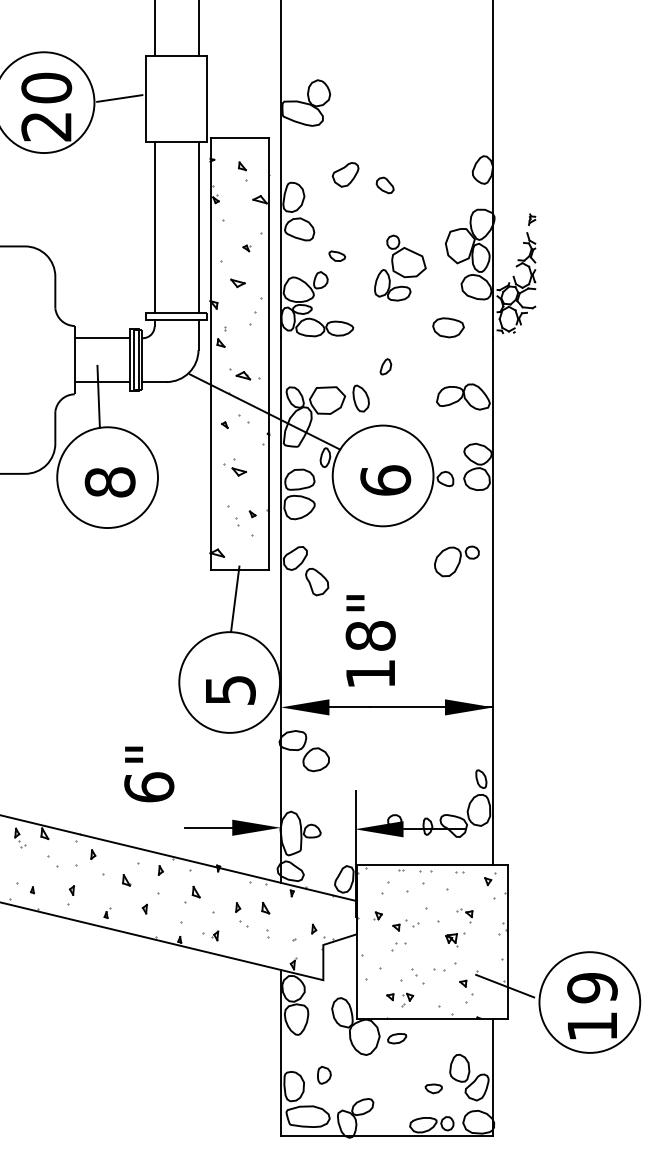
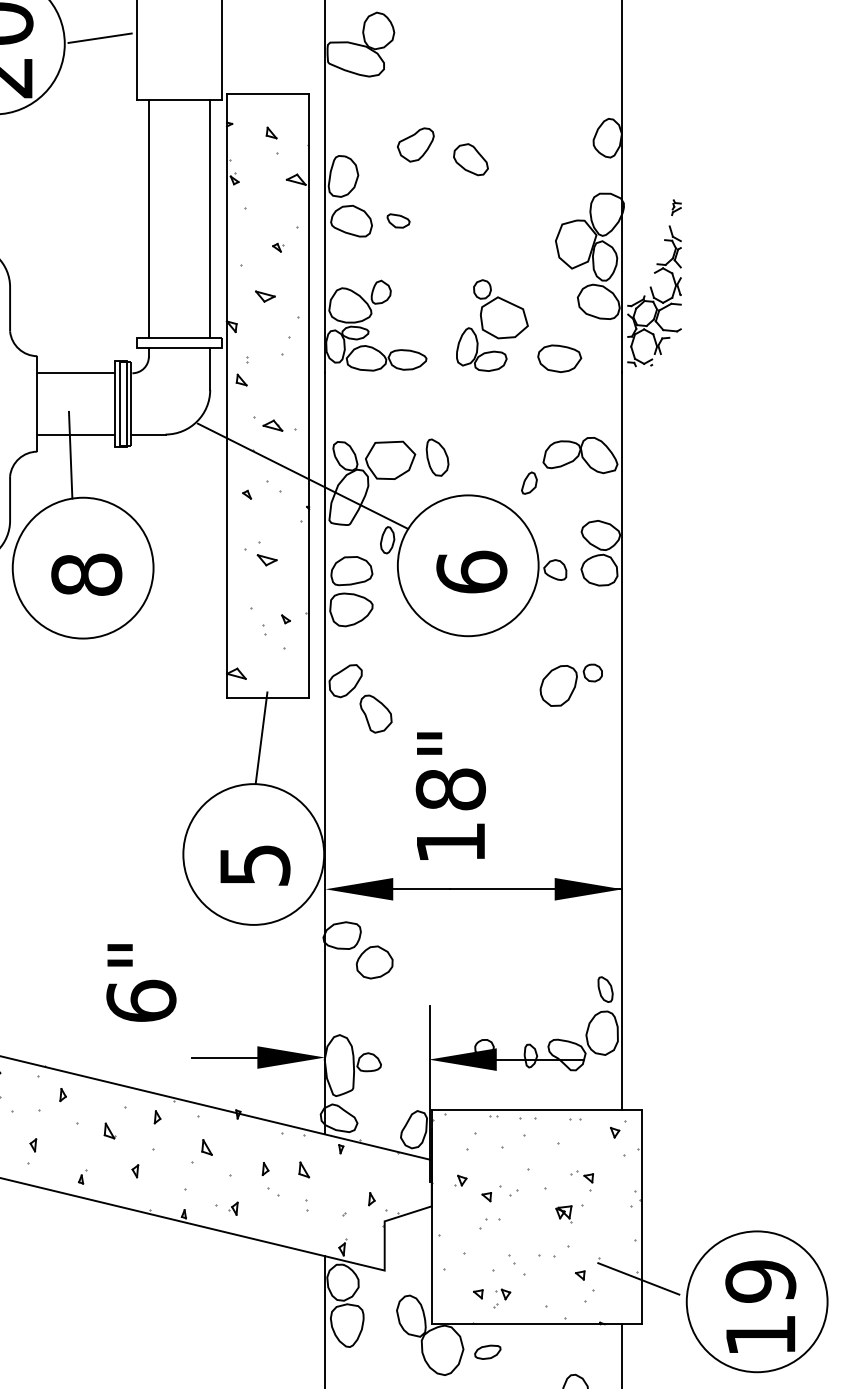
part: (385, 185) -> (471, 159), size x1.43
part: (337, 255) -> (398, 219), moved
part: (400, 267) -> (492, 324), moved
part: (385, 366) -> (528, 482), moved

